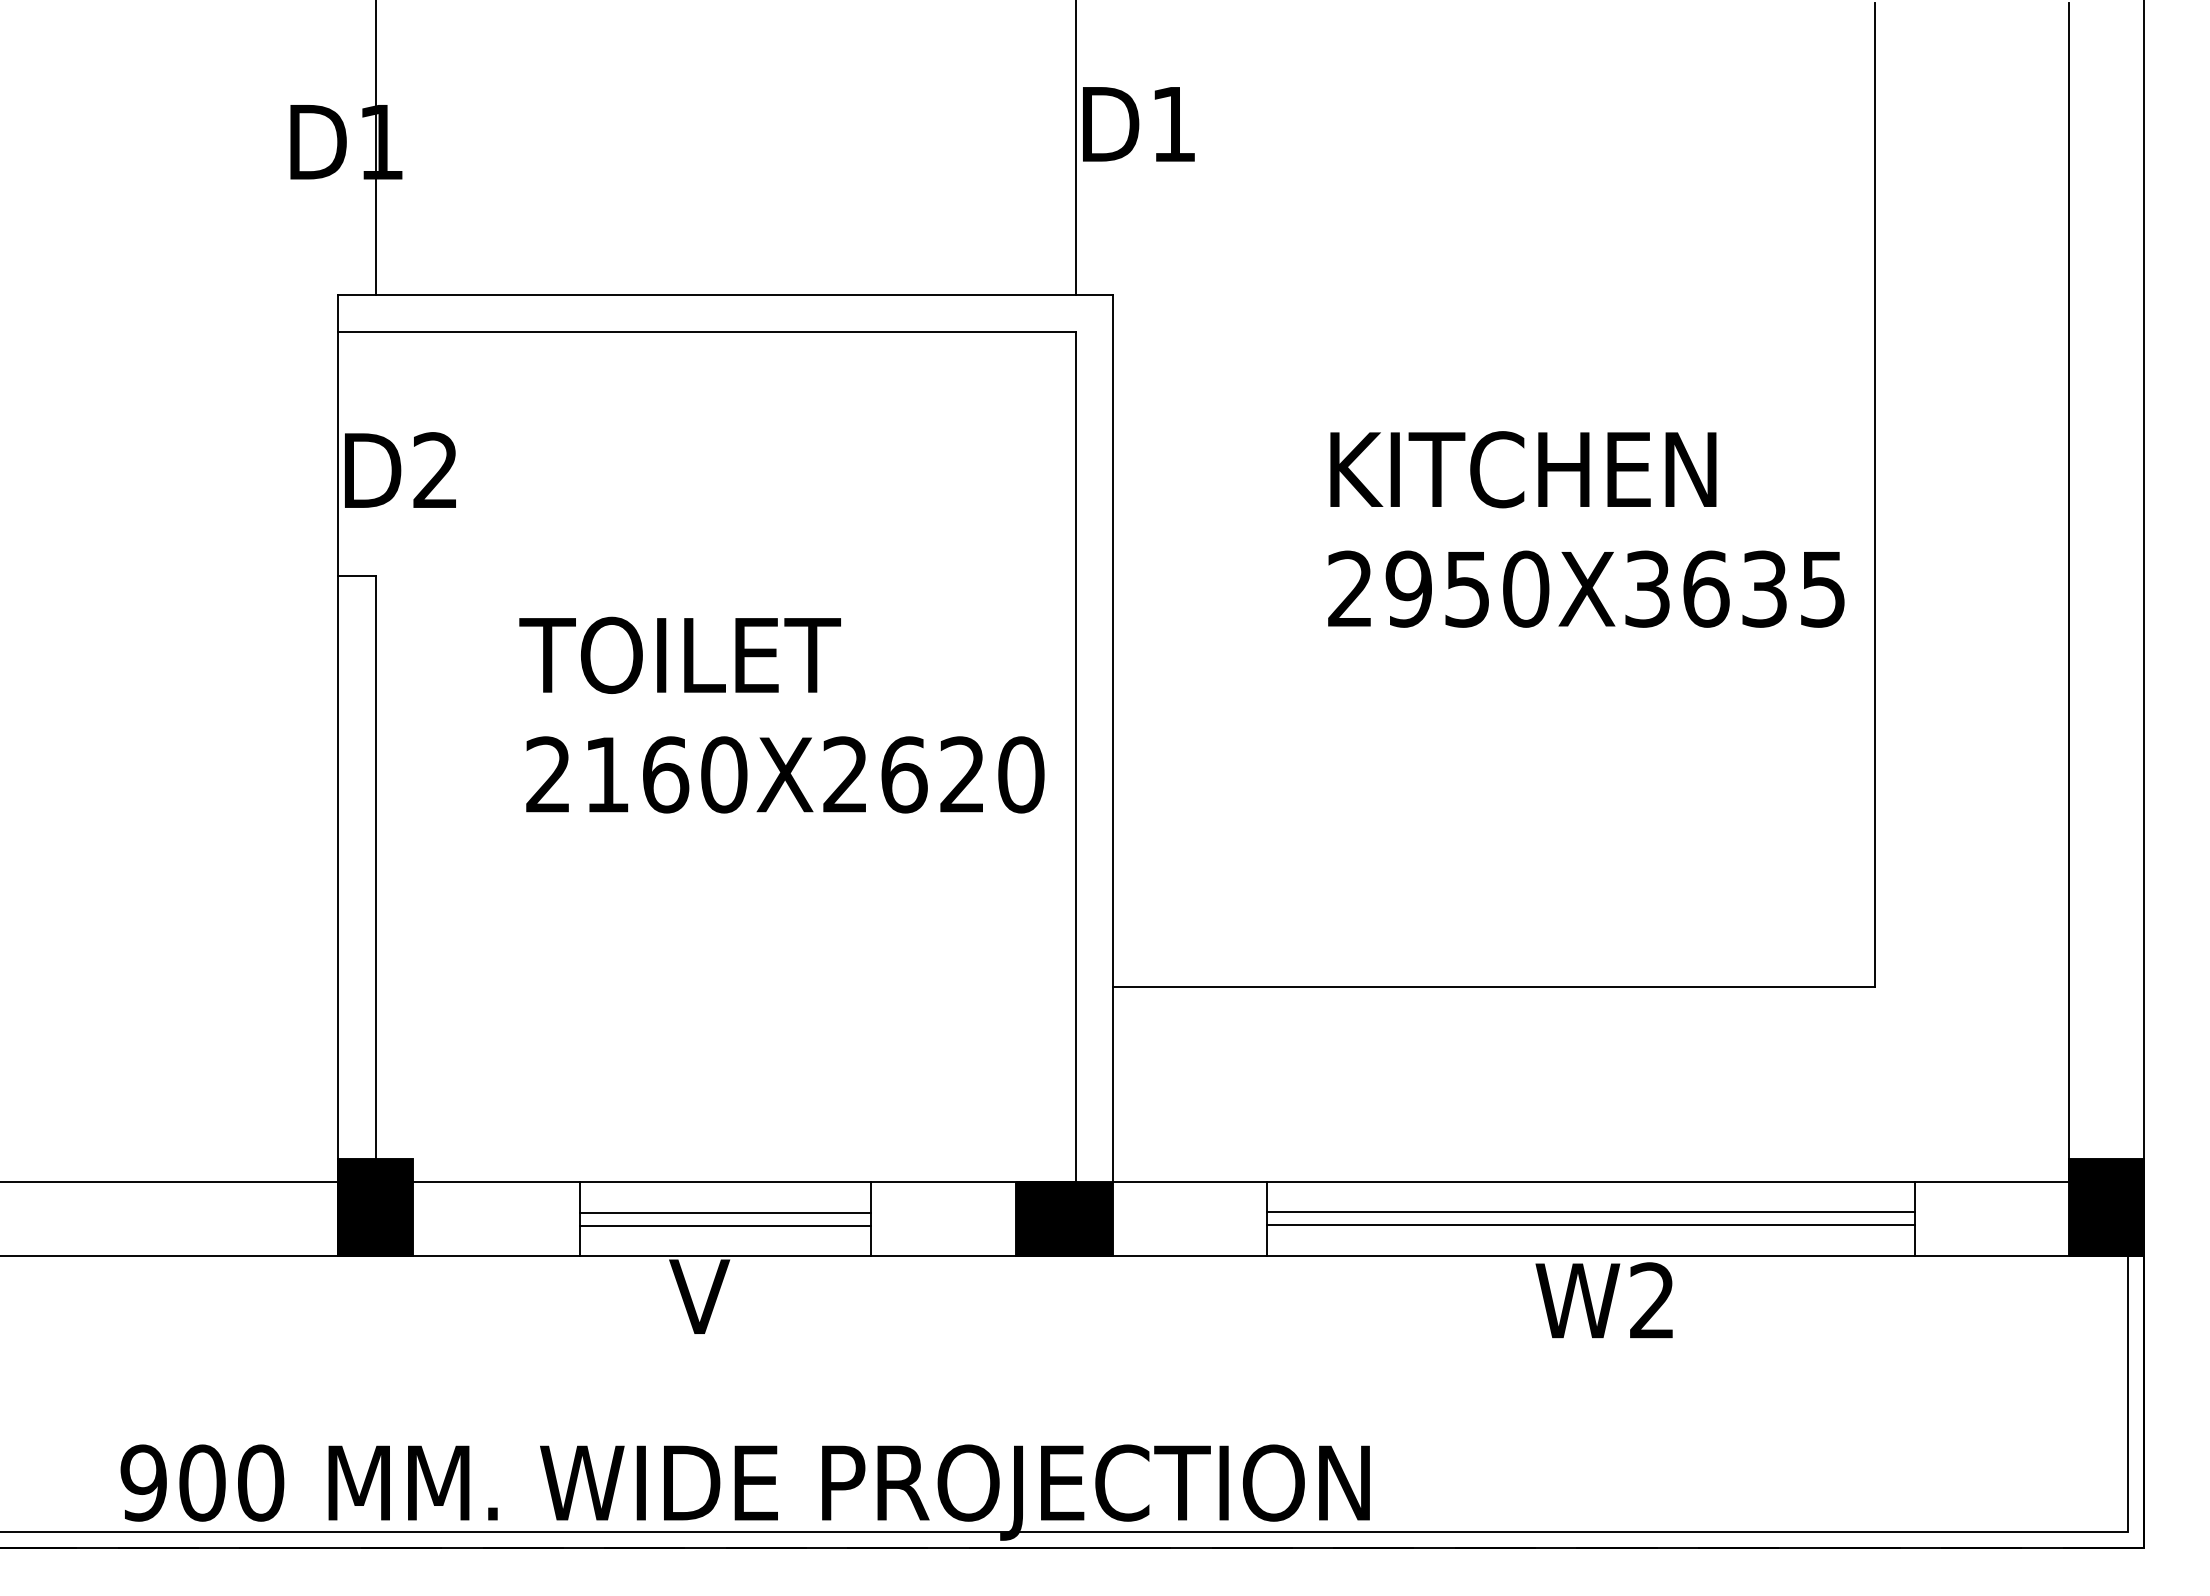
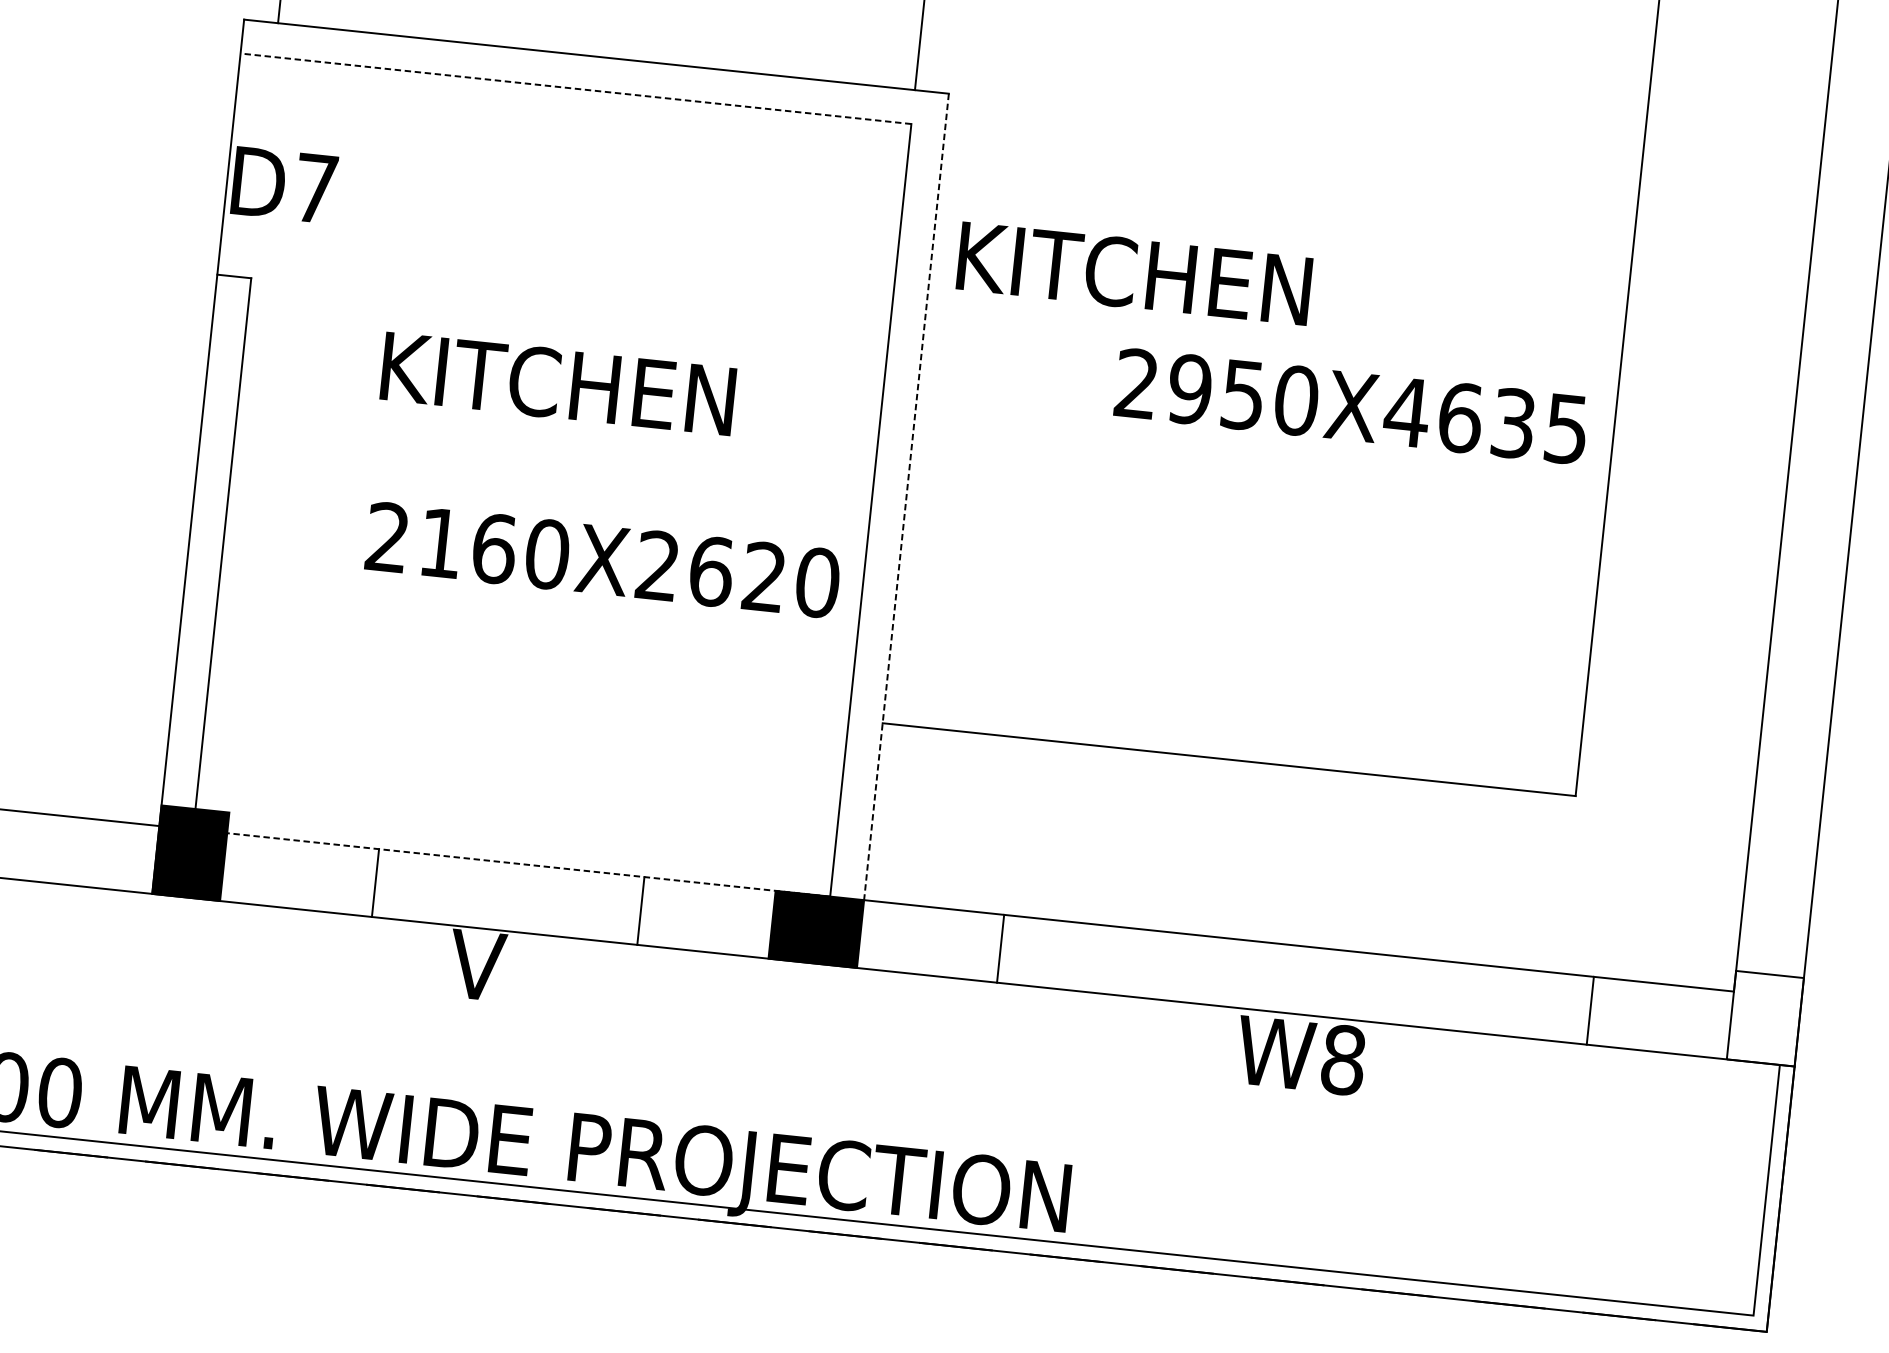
line: (706, 332) -> (575, 88), solid -> dashed
text: (435, 469) -> (315, 187), D2 -> D7
text: (1523, 469) -> (1134, 273), moved
text: (1647, 588) -> (1407, 411), 2950X3635 -> 2950X4635
text: (716, 654) -> (553, 382), TOILET -> KITCHEN
line: (1112, 738) -> (906, 496), solid -> dashed
text: (785, 774) -> (603, 559), moved
line: (725, 1181) -> (511, 862), solid -> dashed
fill: (2106, 1207) -> (1765, 1018), removed
line: (725, 1212) -> (508, 891), removed
line: (1590, 1212) -> (1295, 973), removed
line: (725, 1225) -> (507, 902), removed
line: (1590, 1225) -> (1294, 985), removed
text: (1652, 1300) -> (1343, 1059), W2 -> W8

